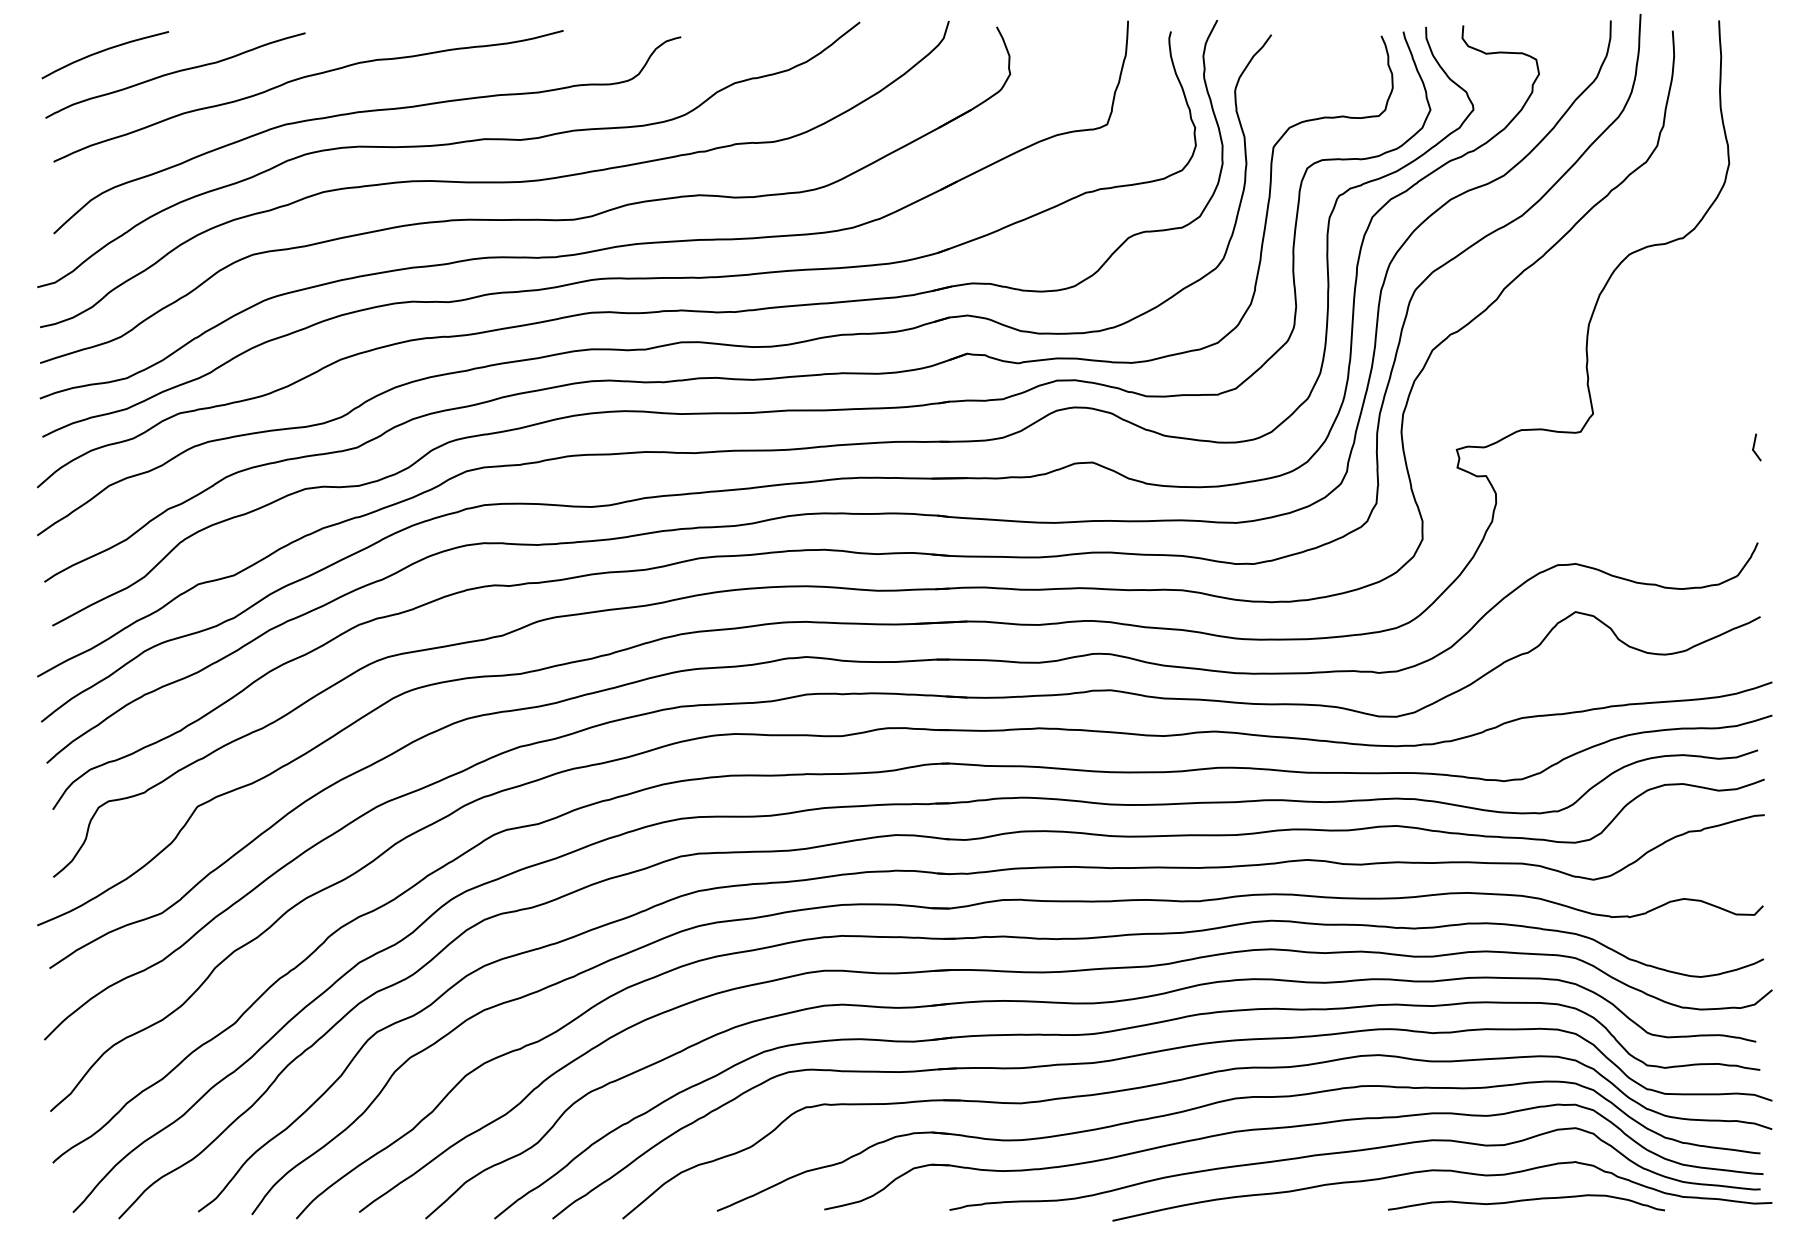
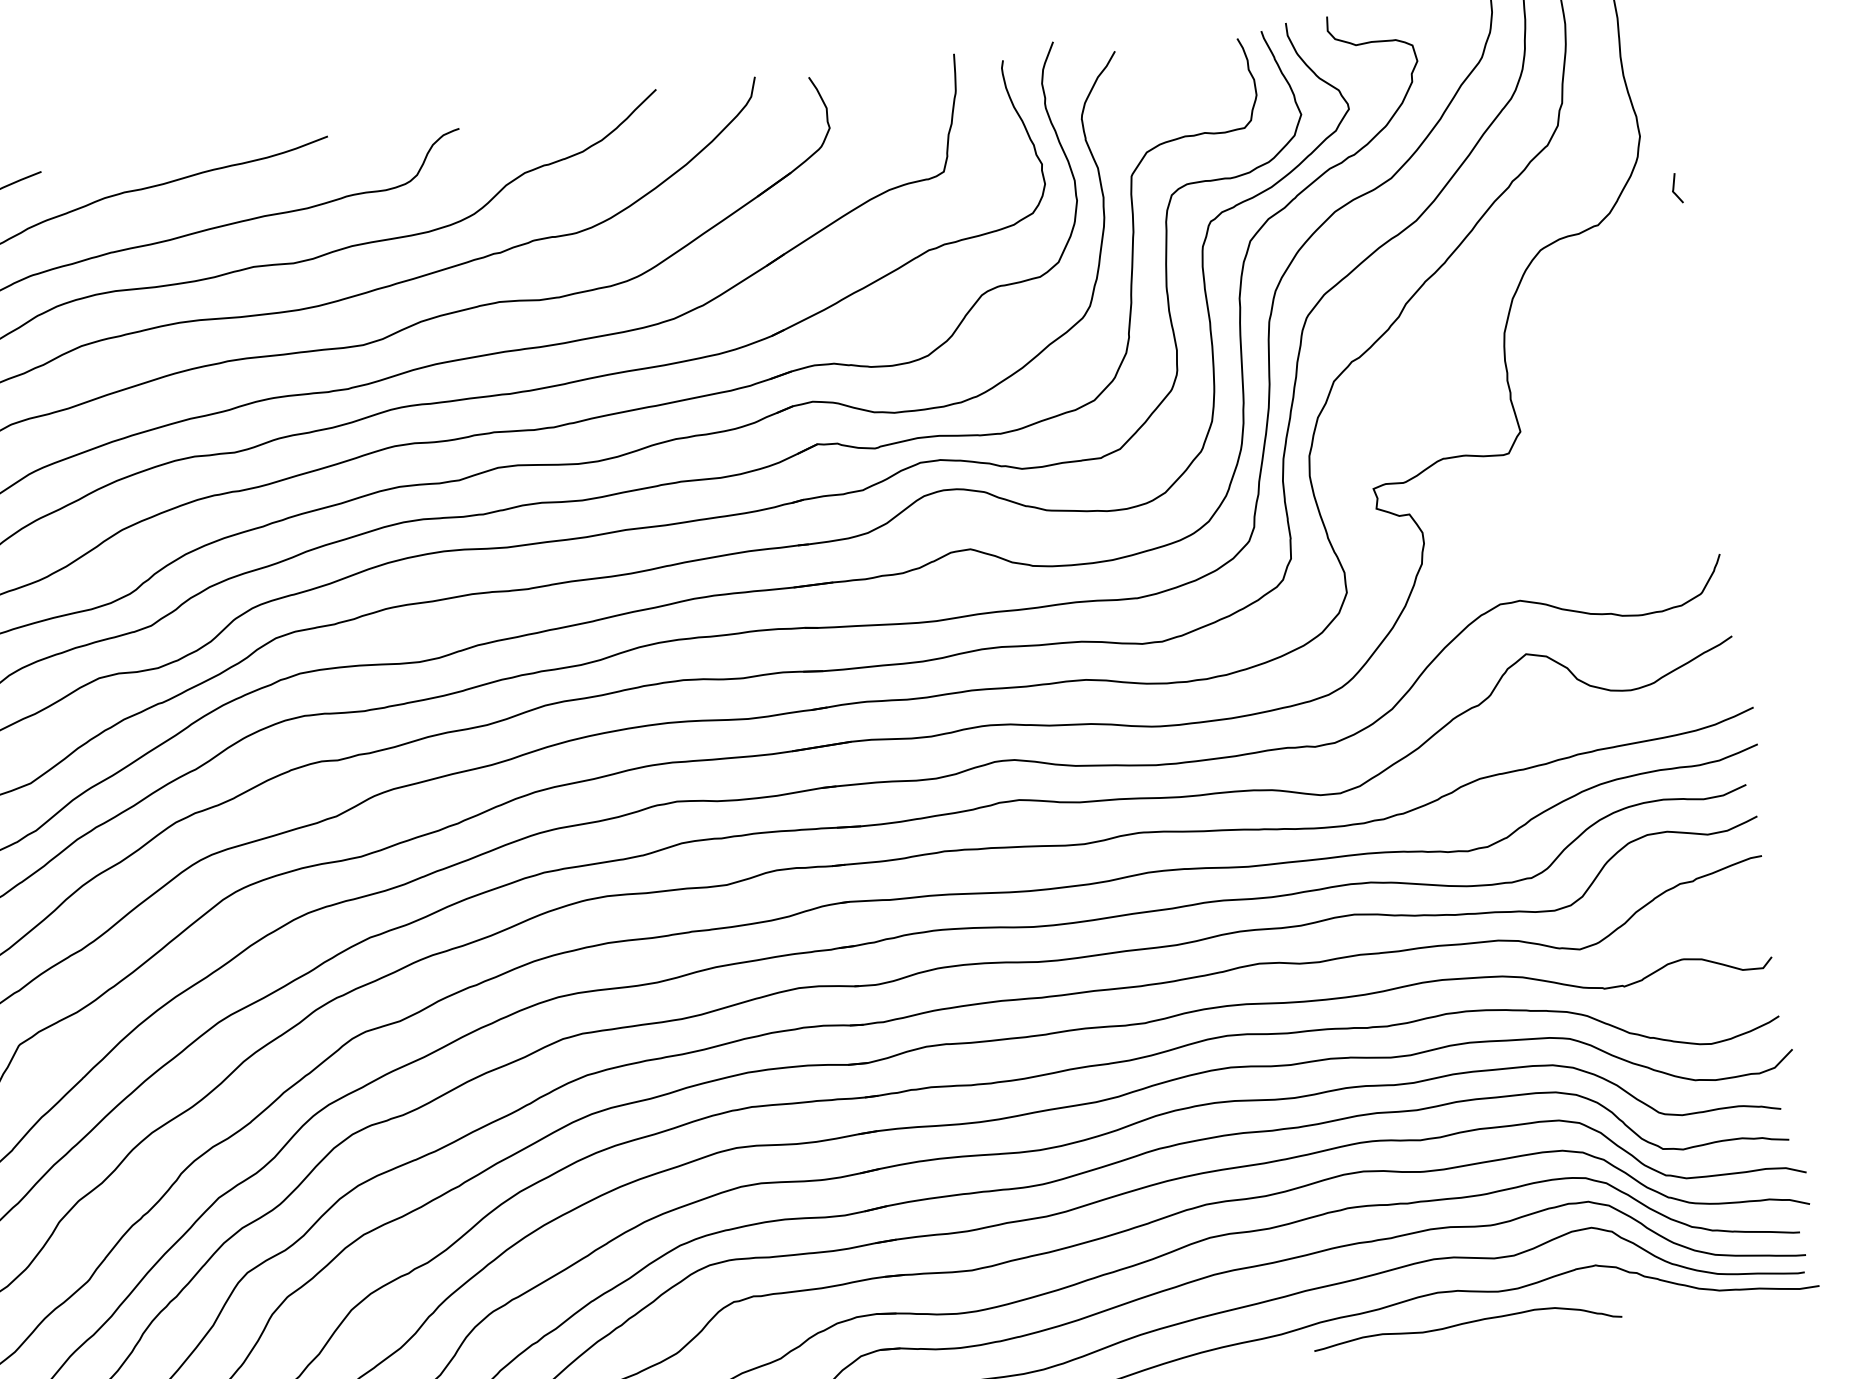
curve: (1754, 447) -> (1674, 188), moved
curve: (1525, 1201) -> (1466, 1324), moved

